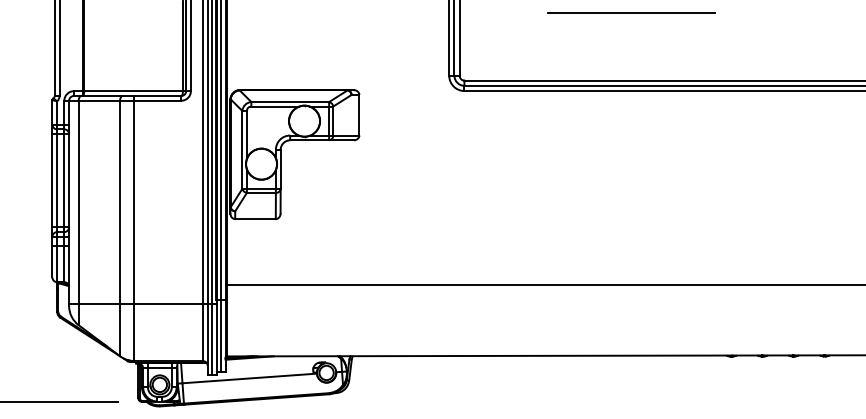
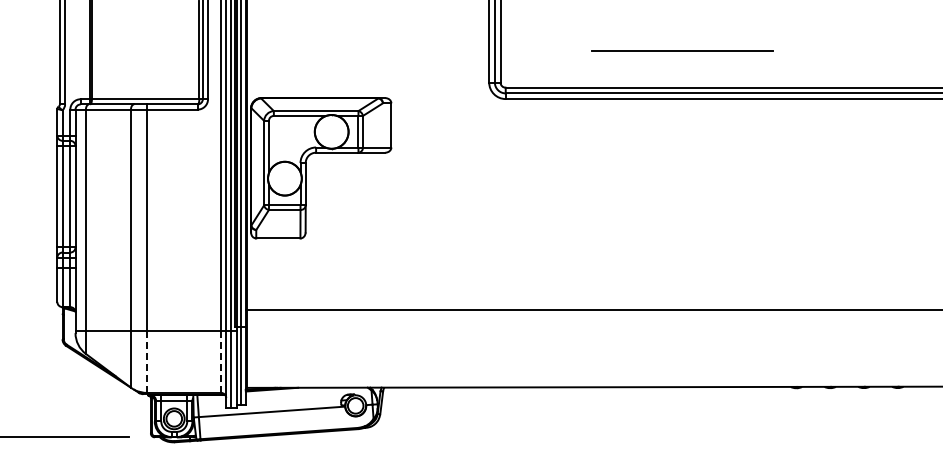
line: (631, 12) -> (682, 50), moved
line: (203, 332) -> (221, 361), solid -> dashed
line: (134, 333) -> (146, 362), solid -> dashed

